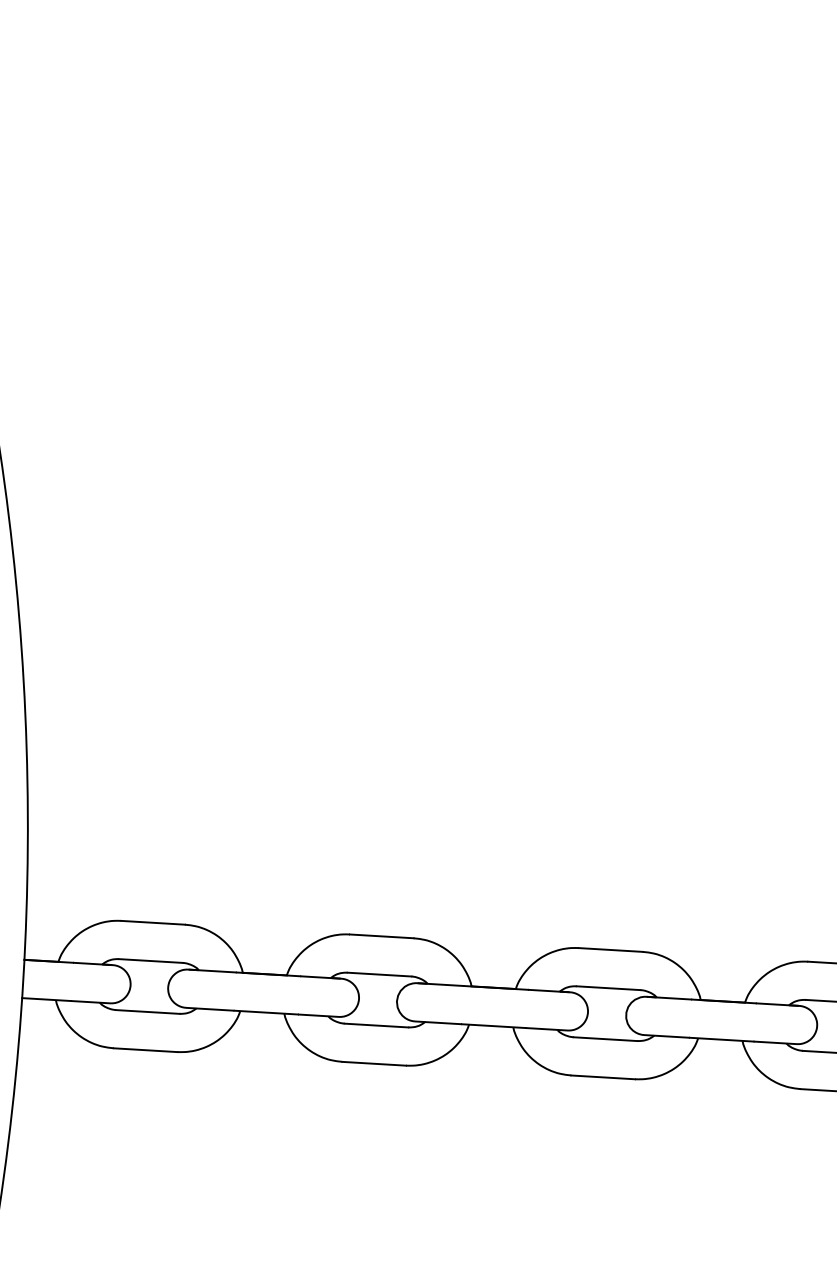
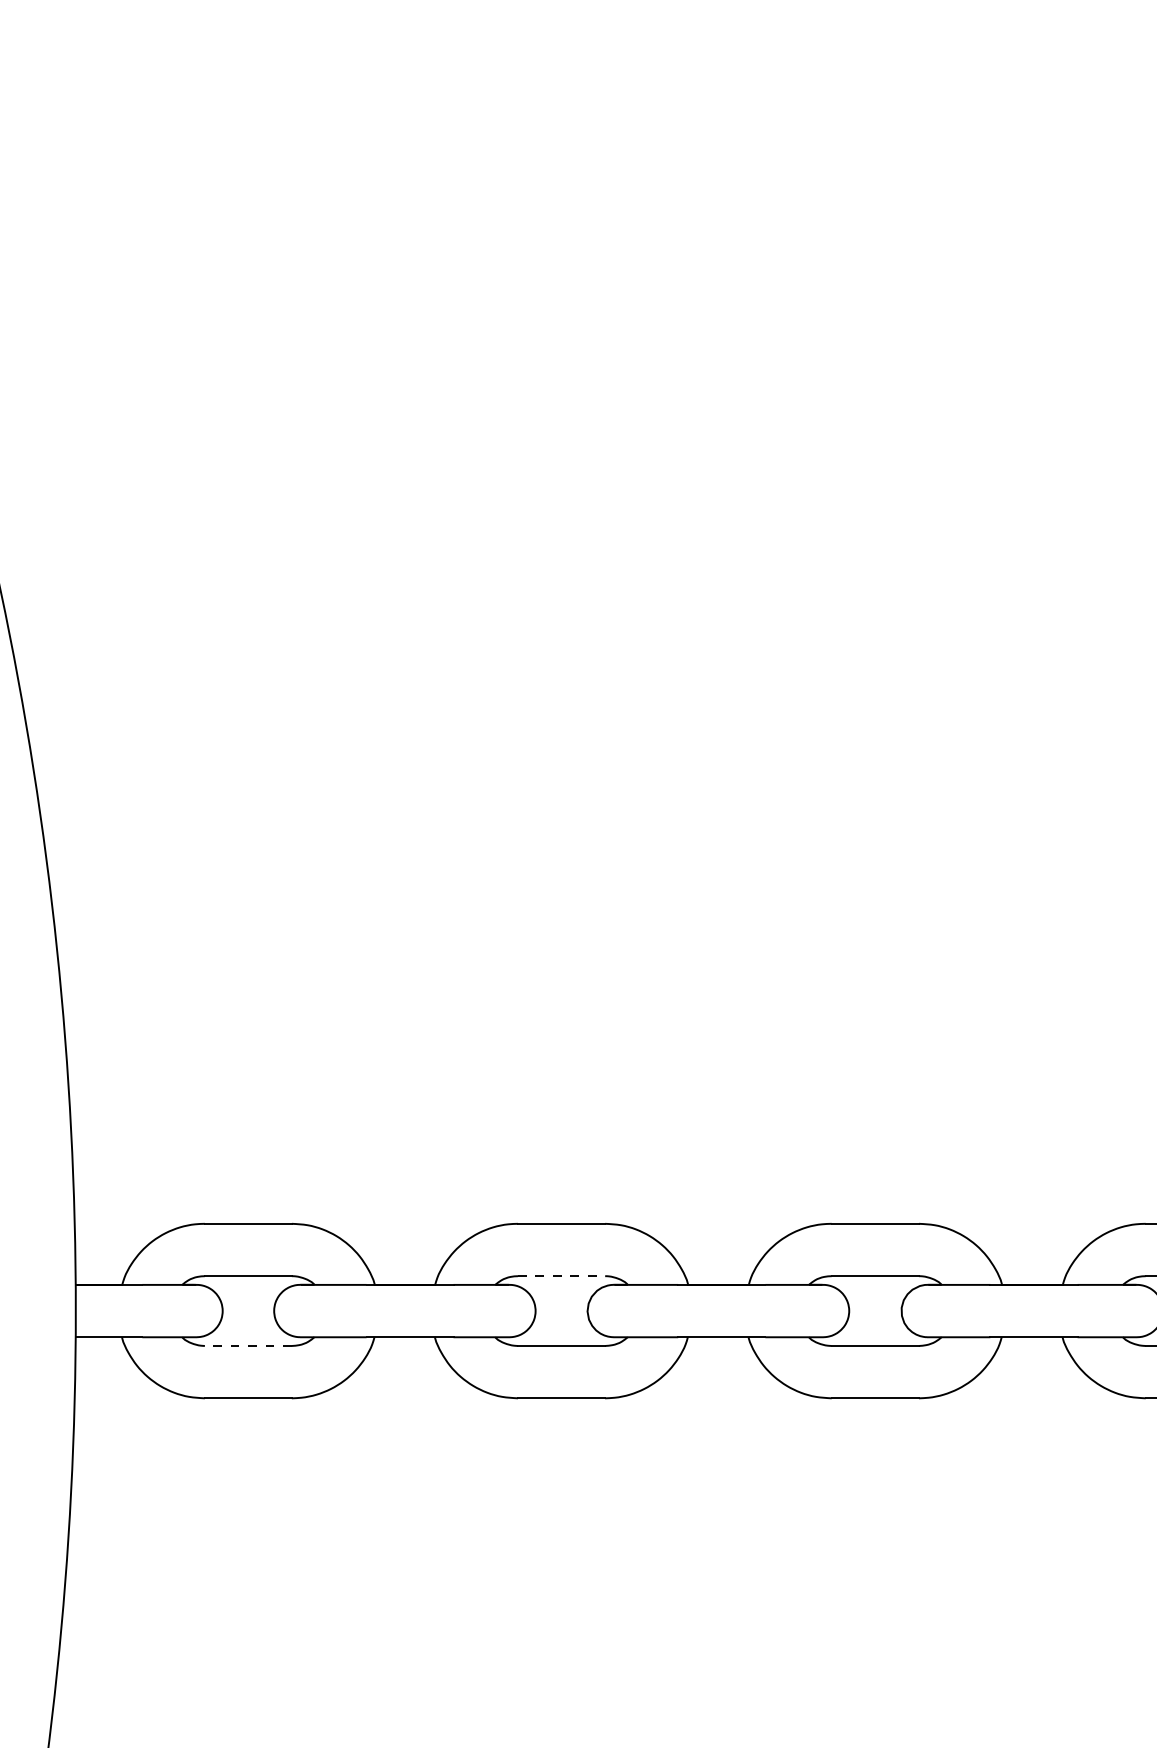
line: (379, 974) -> (561, 1276), solid -> dashed
line: (147, 1011) -> (247, 1345), solid -> dashed

